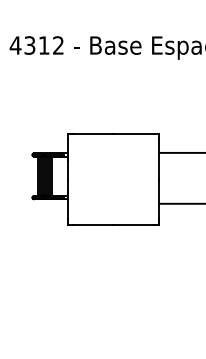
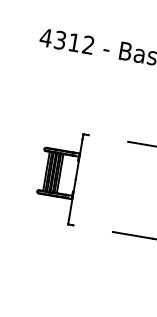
line: (93, 133) -> (108, 138), removed
line: (93, 224) -> (93, 228), removed

